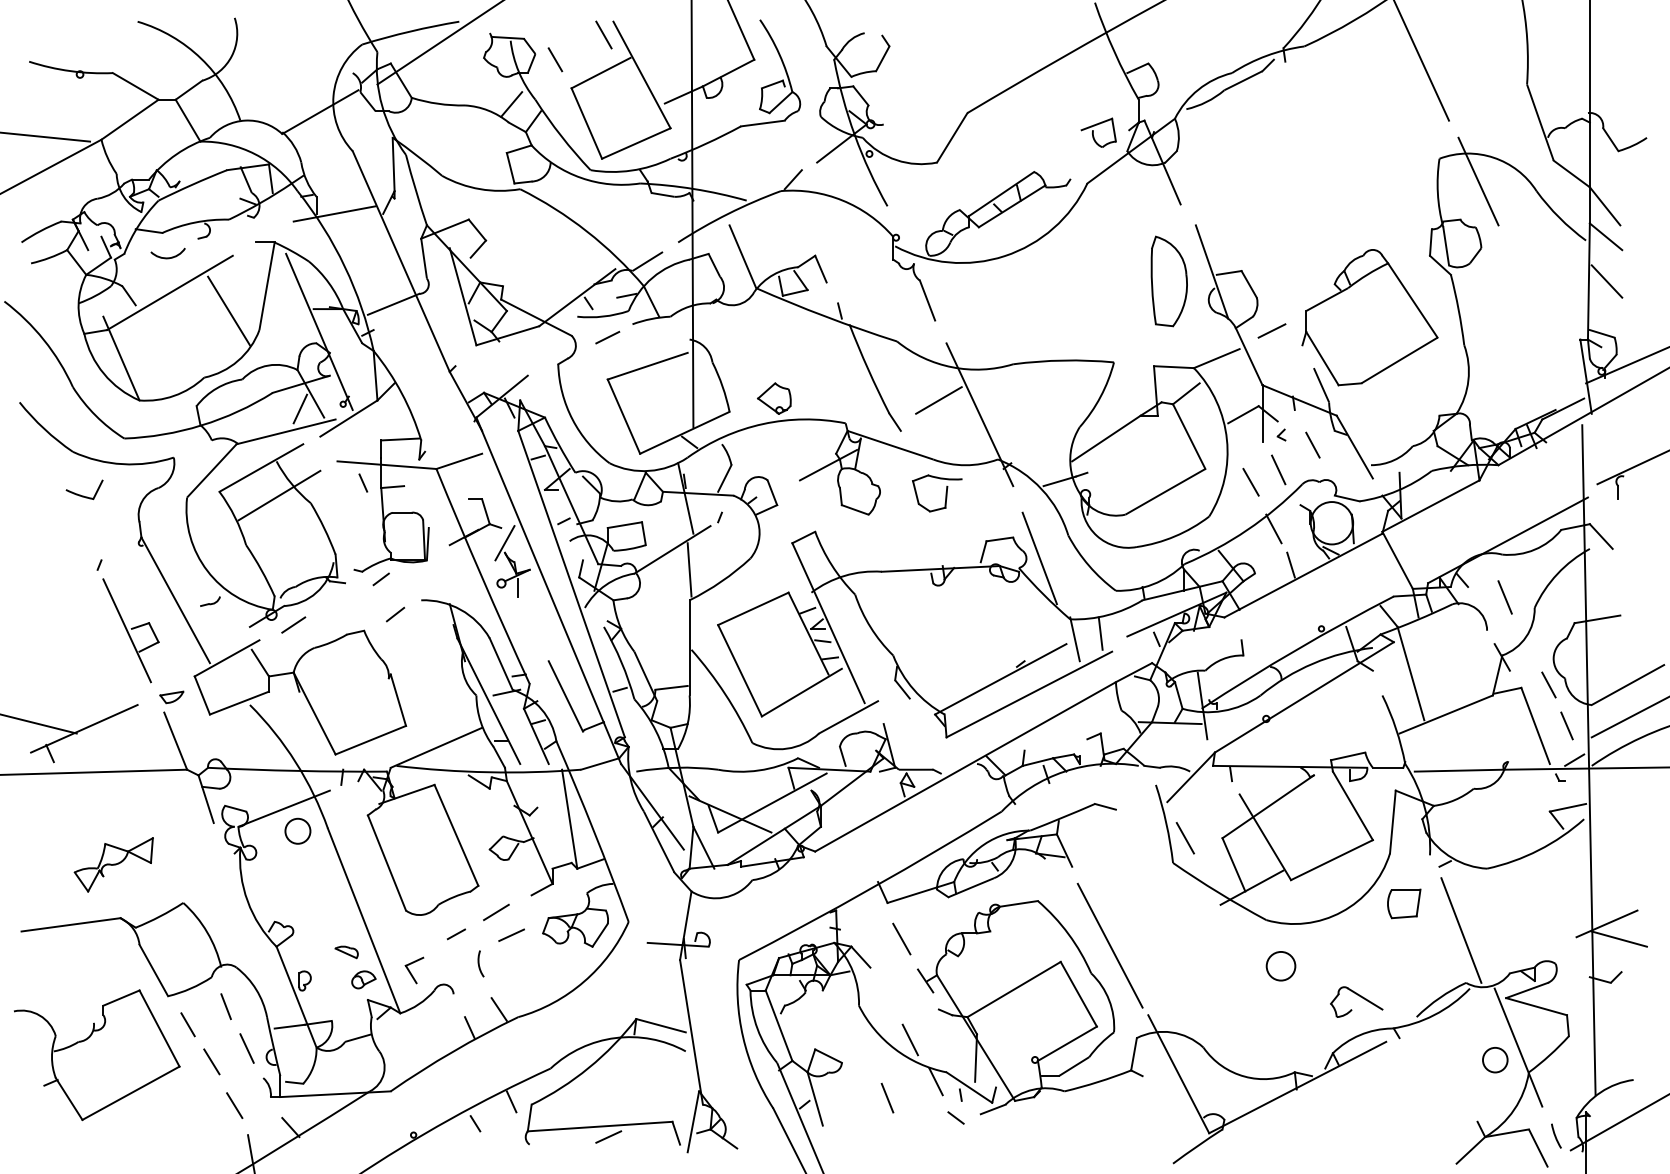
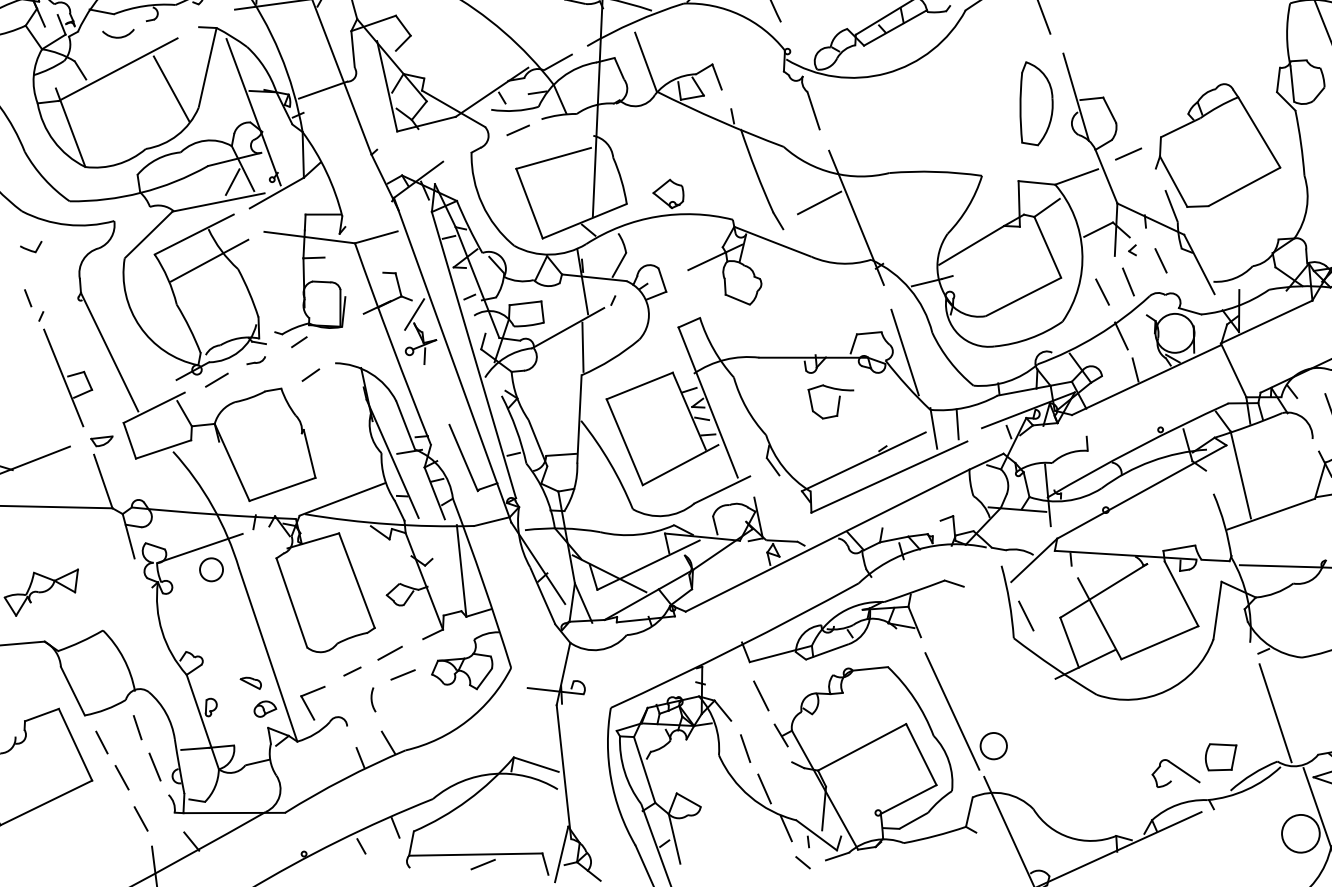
line: (363, 482) -> (28, 297), moved
part: (84, 489) -> (30, 246), size x0.62
part: (945, 493) -> (837, 402), moved
part: (210, 601) -> (256, 360), moved
part: (1404, 903) -> (1221, 757), moved
circle: (1280, 966) -> (993, 746), moved
part: (414, 970) -> (312, 702), size x1.43
circle: (1494, 1059) -> (1300, 833), size x1.67
line: (887, 1097) -> (745, 748), moved

